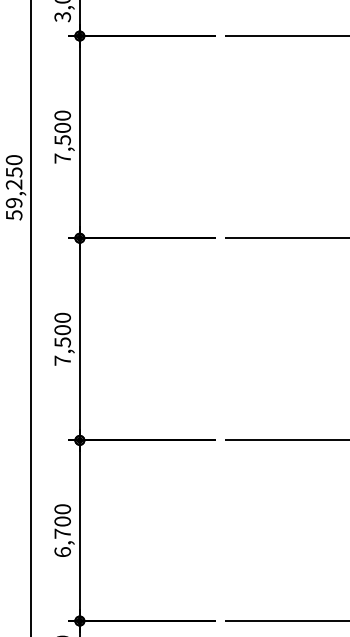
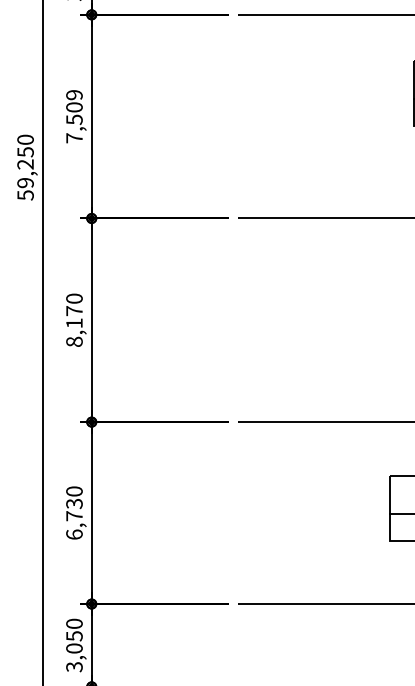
text: (62, 116) -> (74, 95), 7,500 -> 7,509
text: (62, 345) -> (74, 326), 7,500 -> 8,170
text: (62, 521) -> (74, 503), 6,700 -> 6,730

